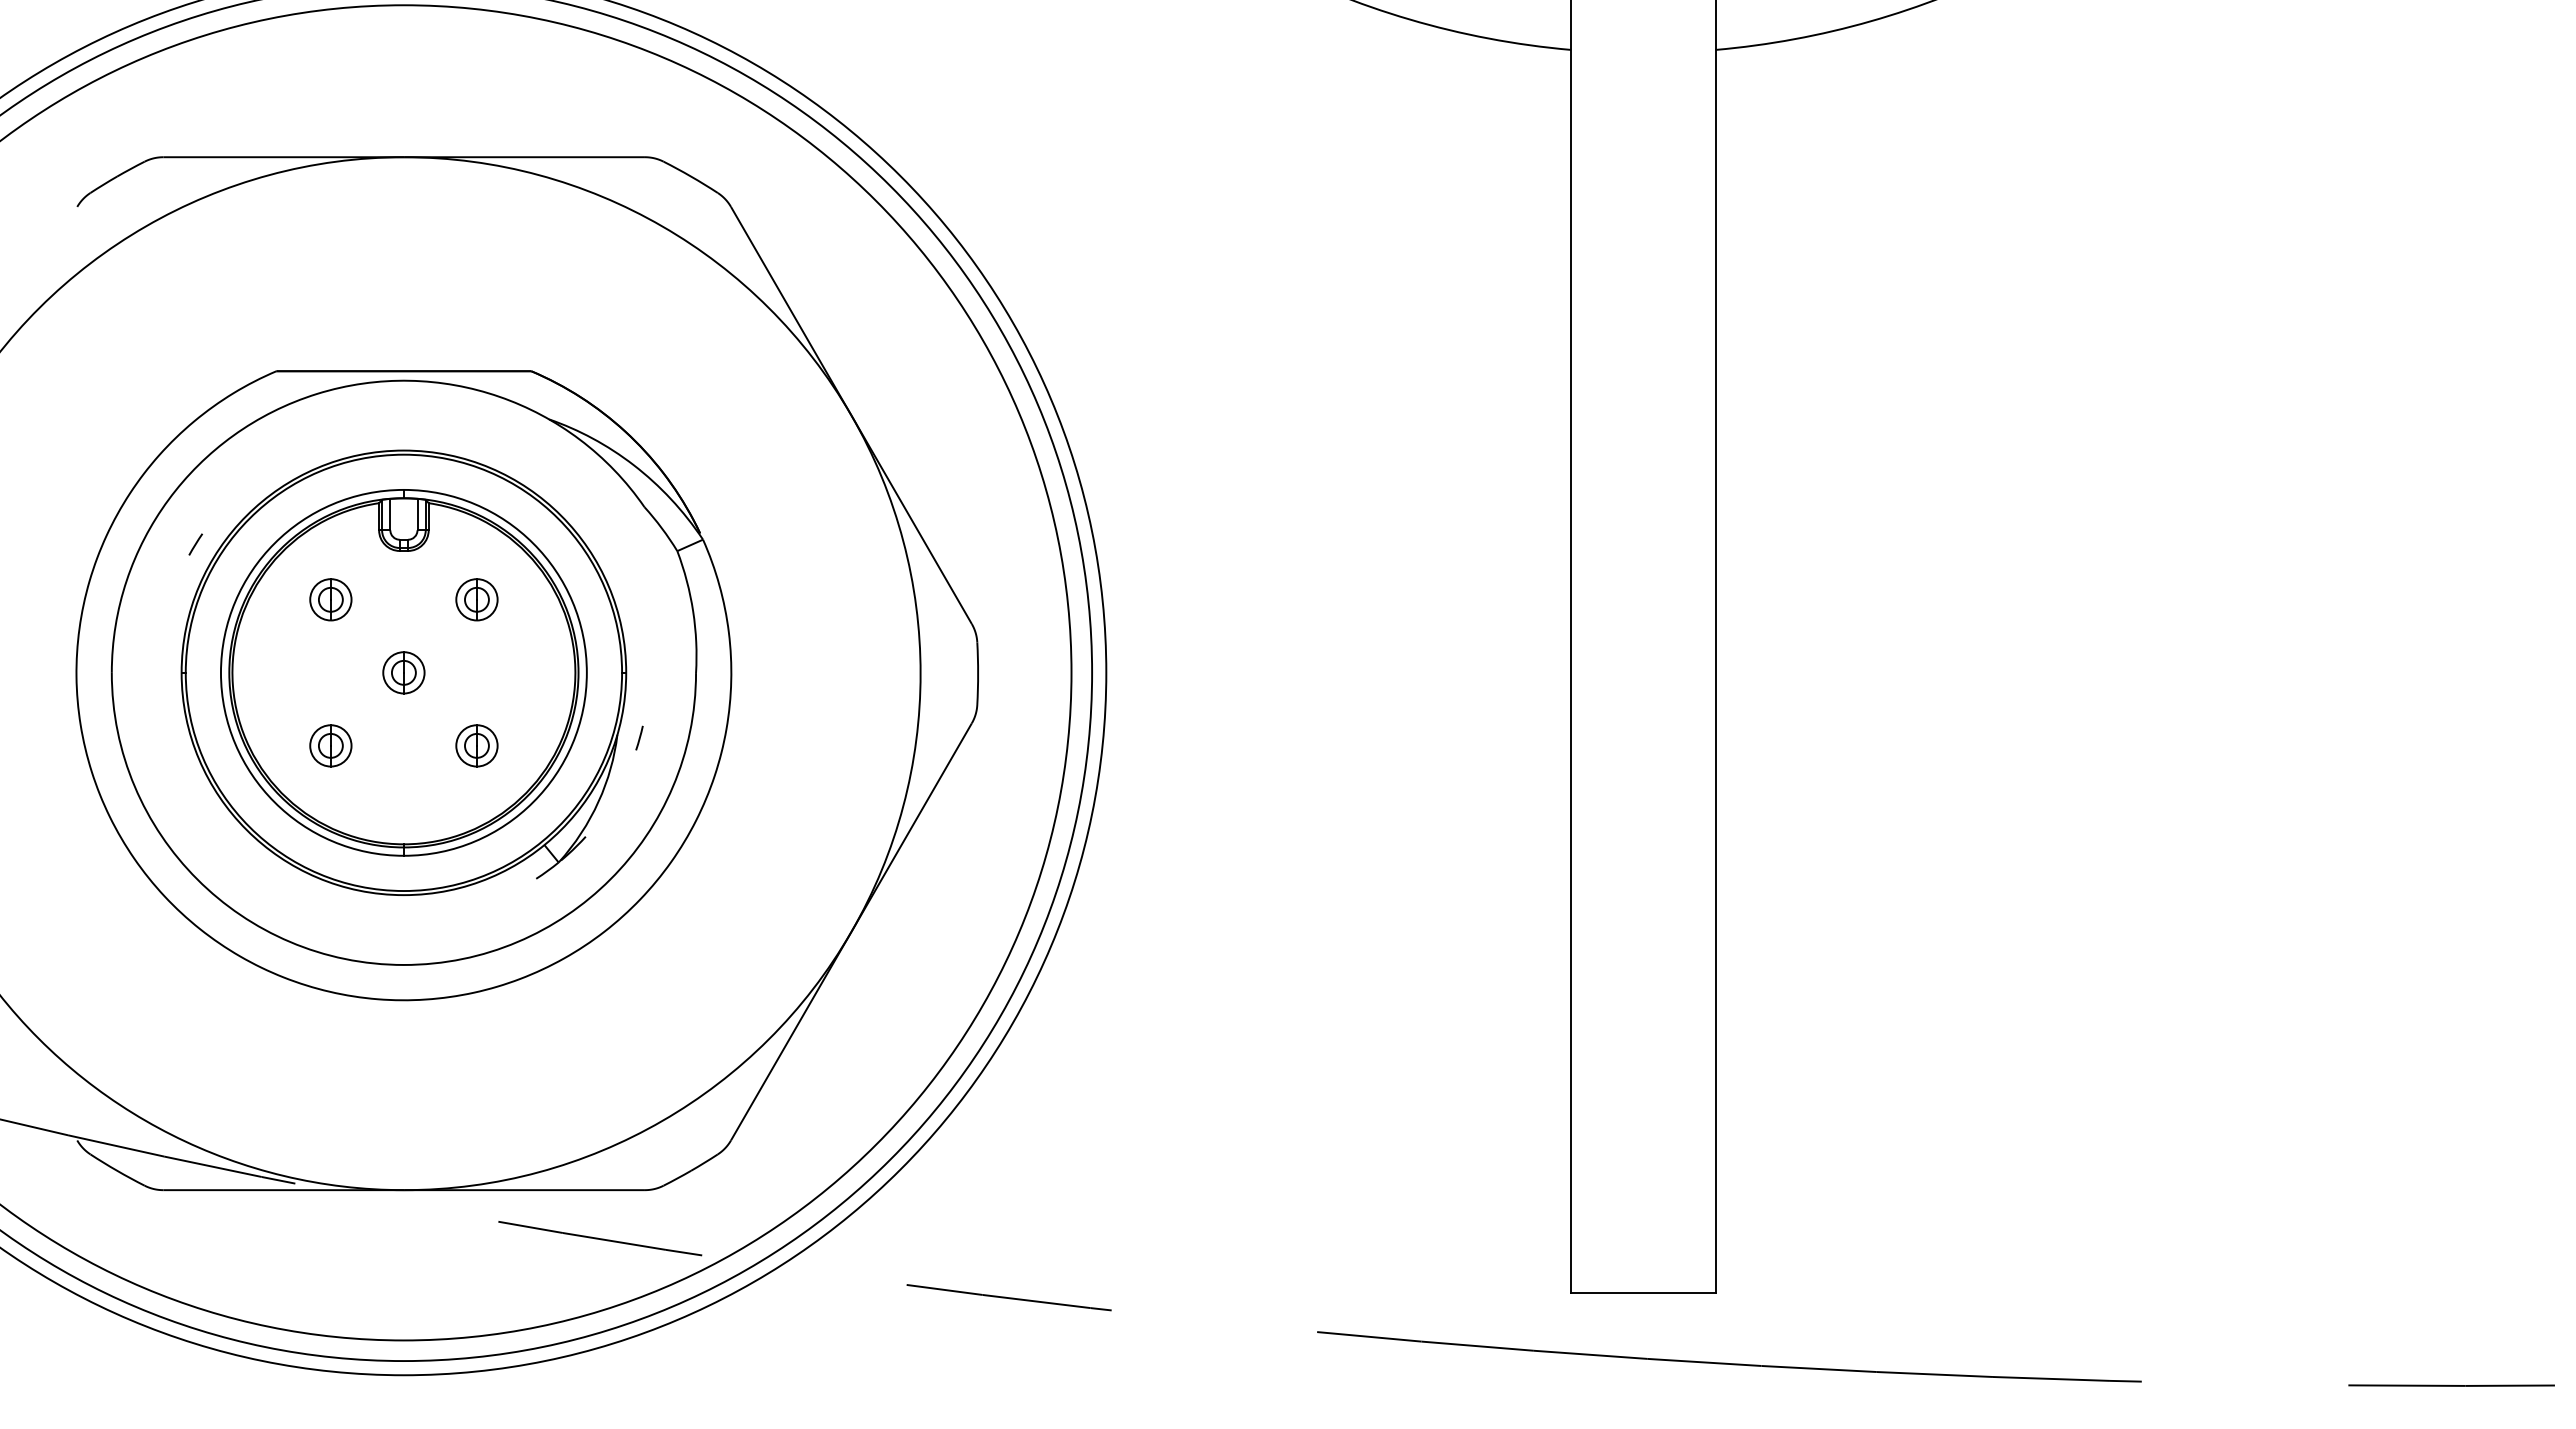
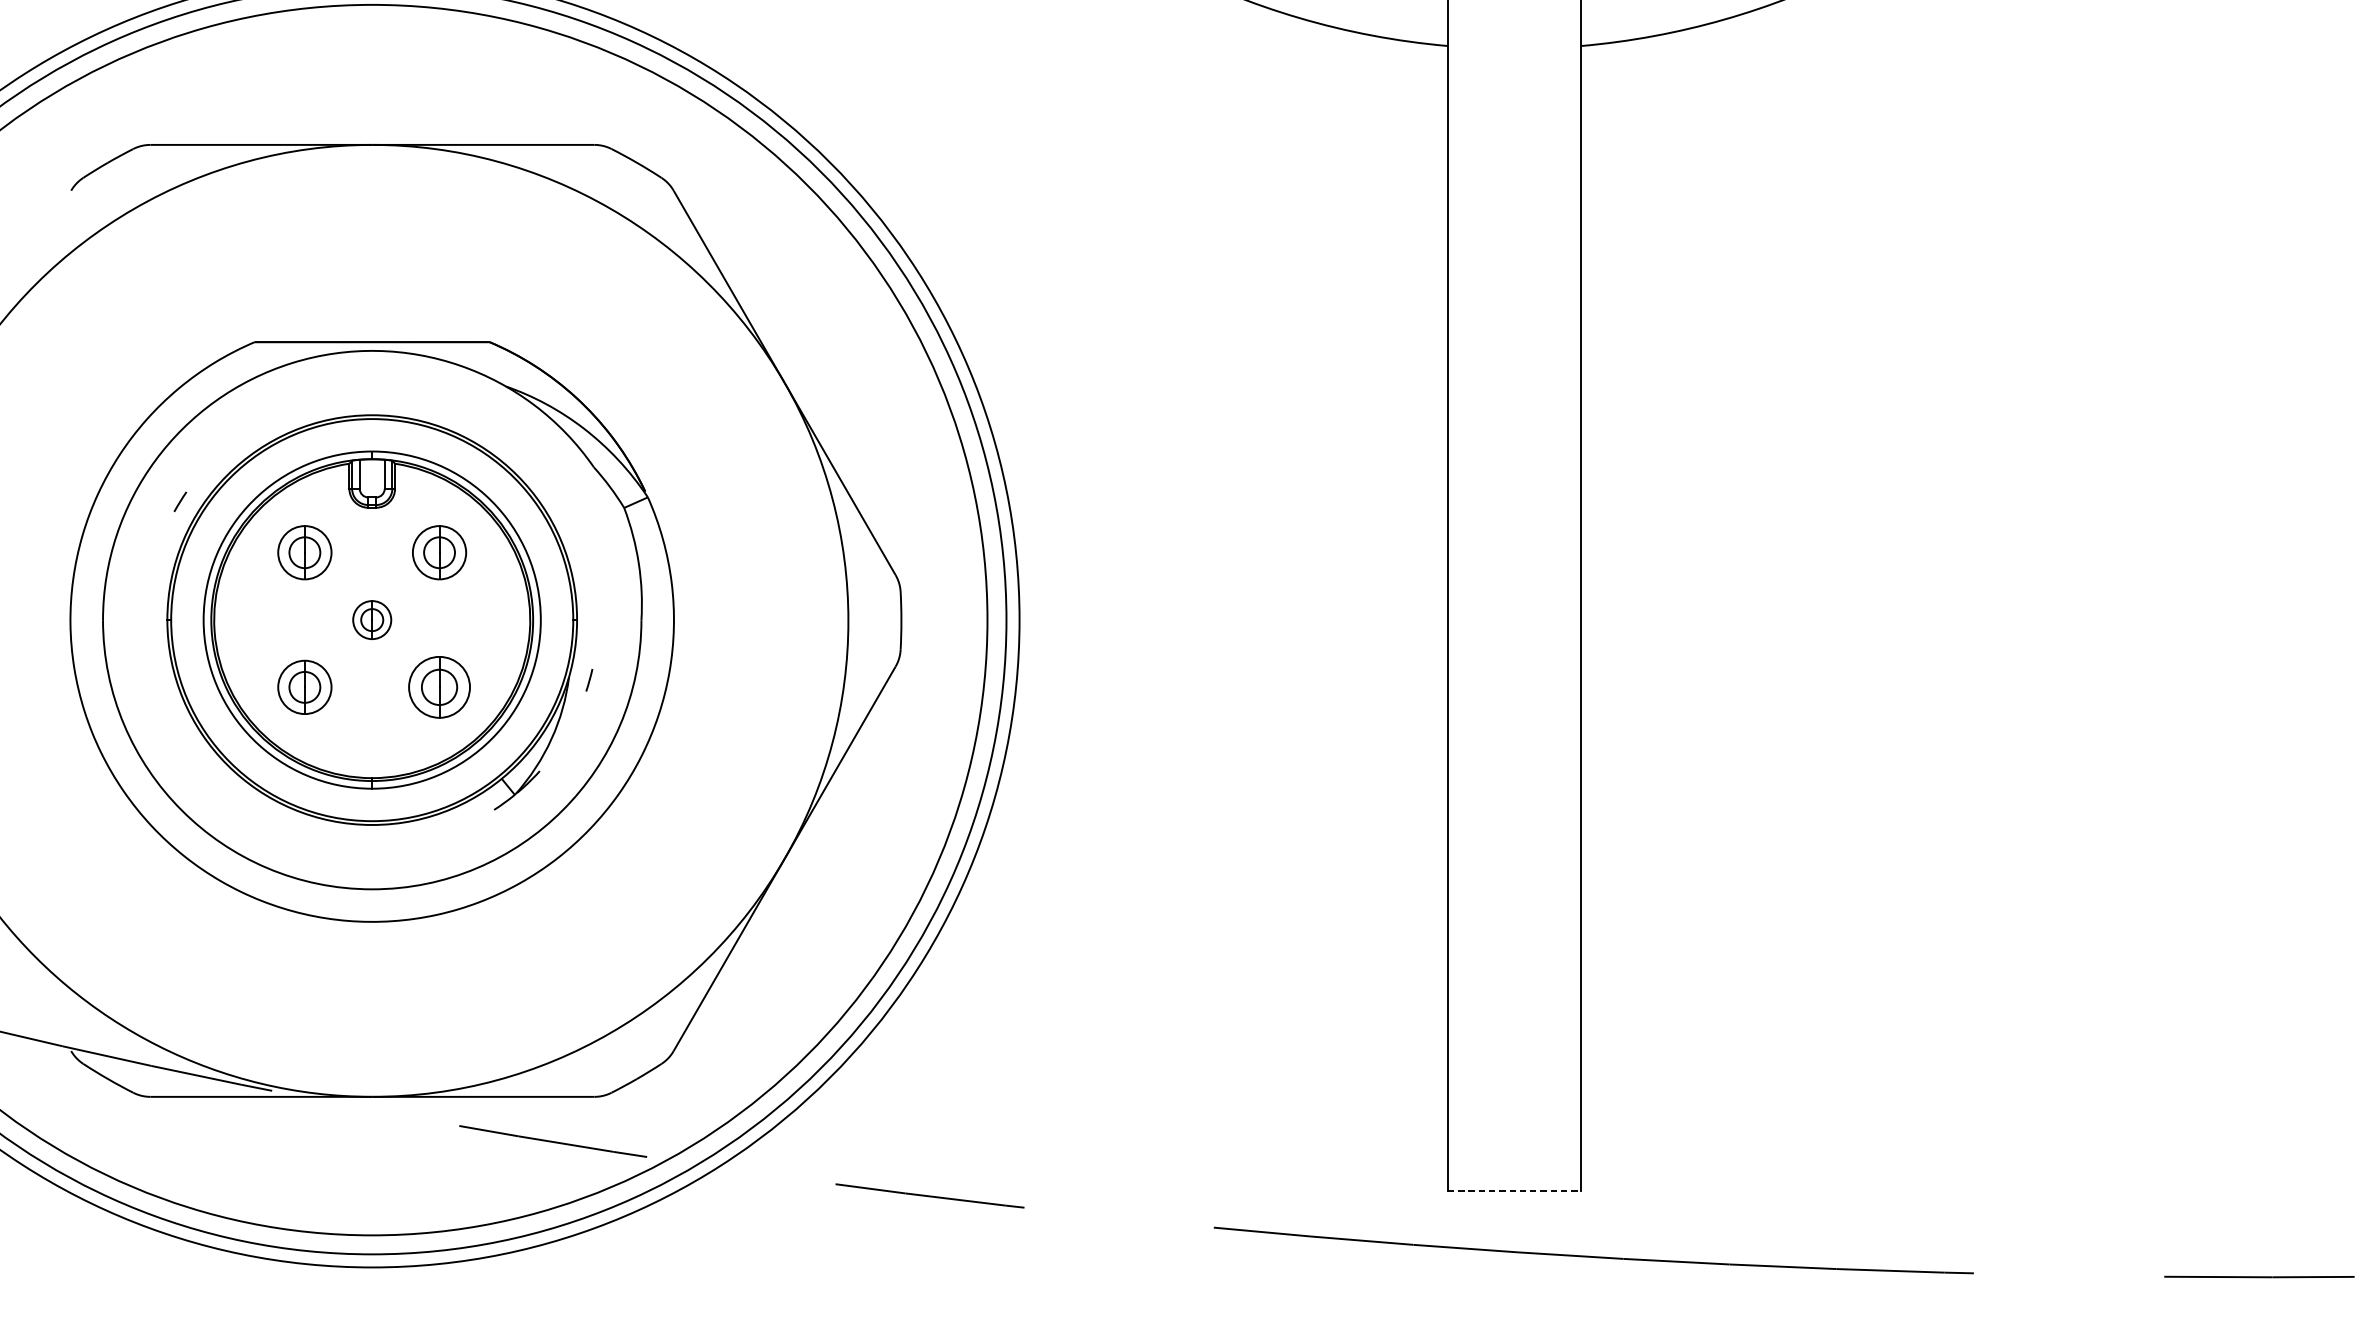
part: (330, 599) -> (304, 552), size x1.4
part: (476, 599) -> (439, 552), size x1.4
part: (330, 745) -> (304, 687), size x1.4
part: (476, 745) -> (439, 687), size x1.6
line: (1643, 1292) -> (1514, 1191), solid -> dashed

